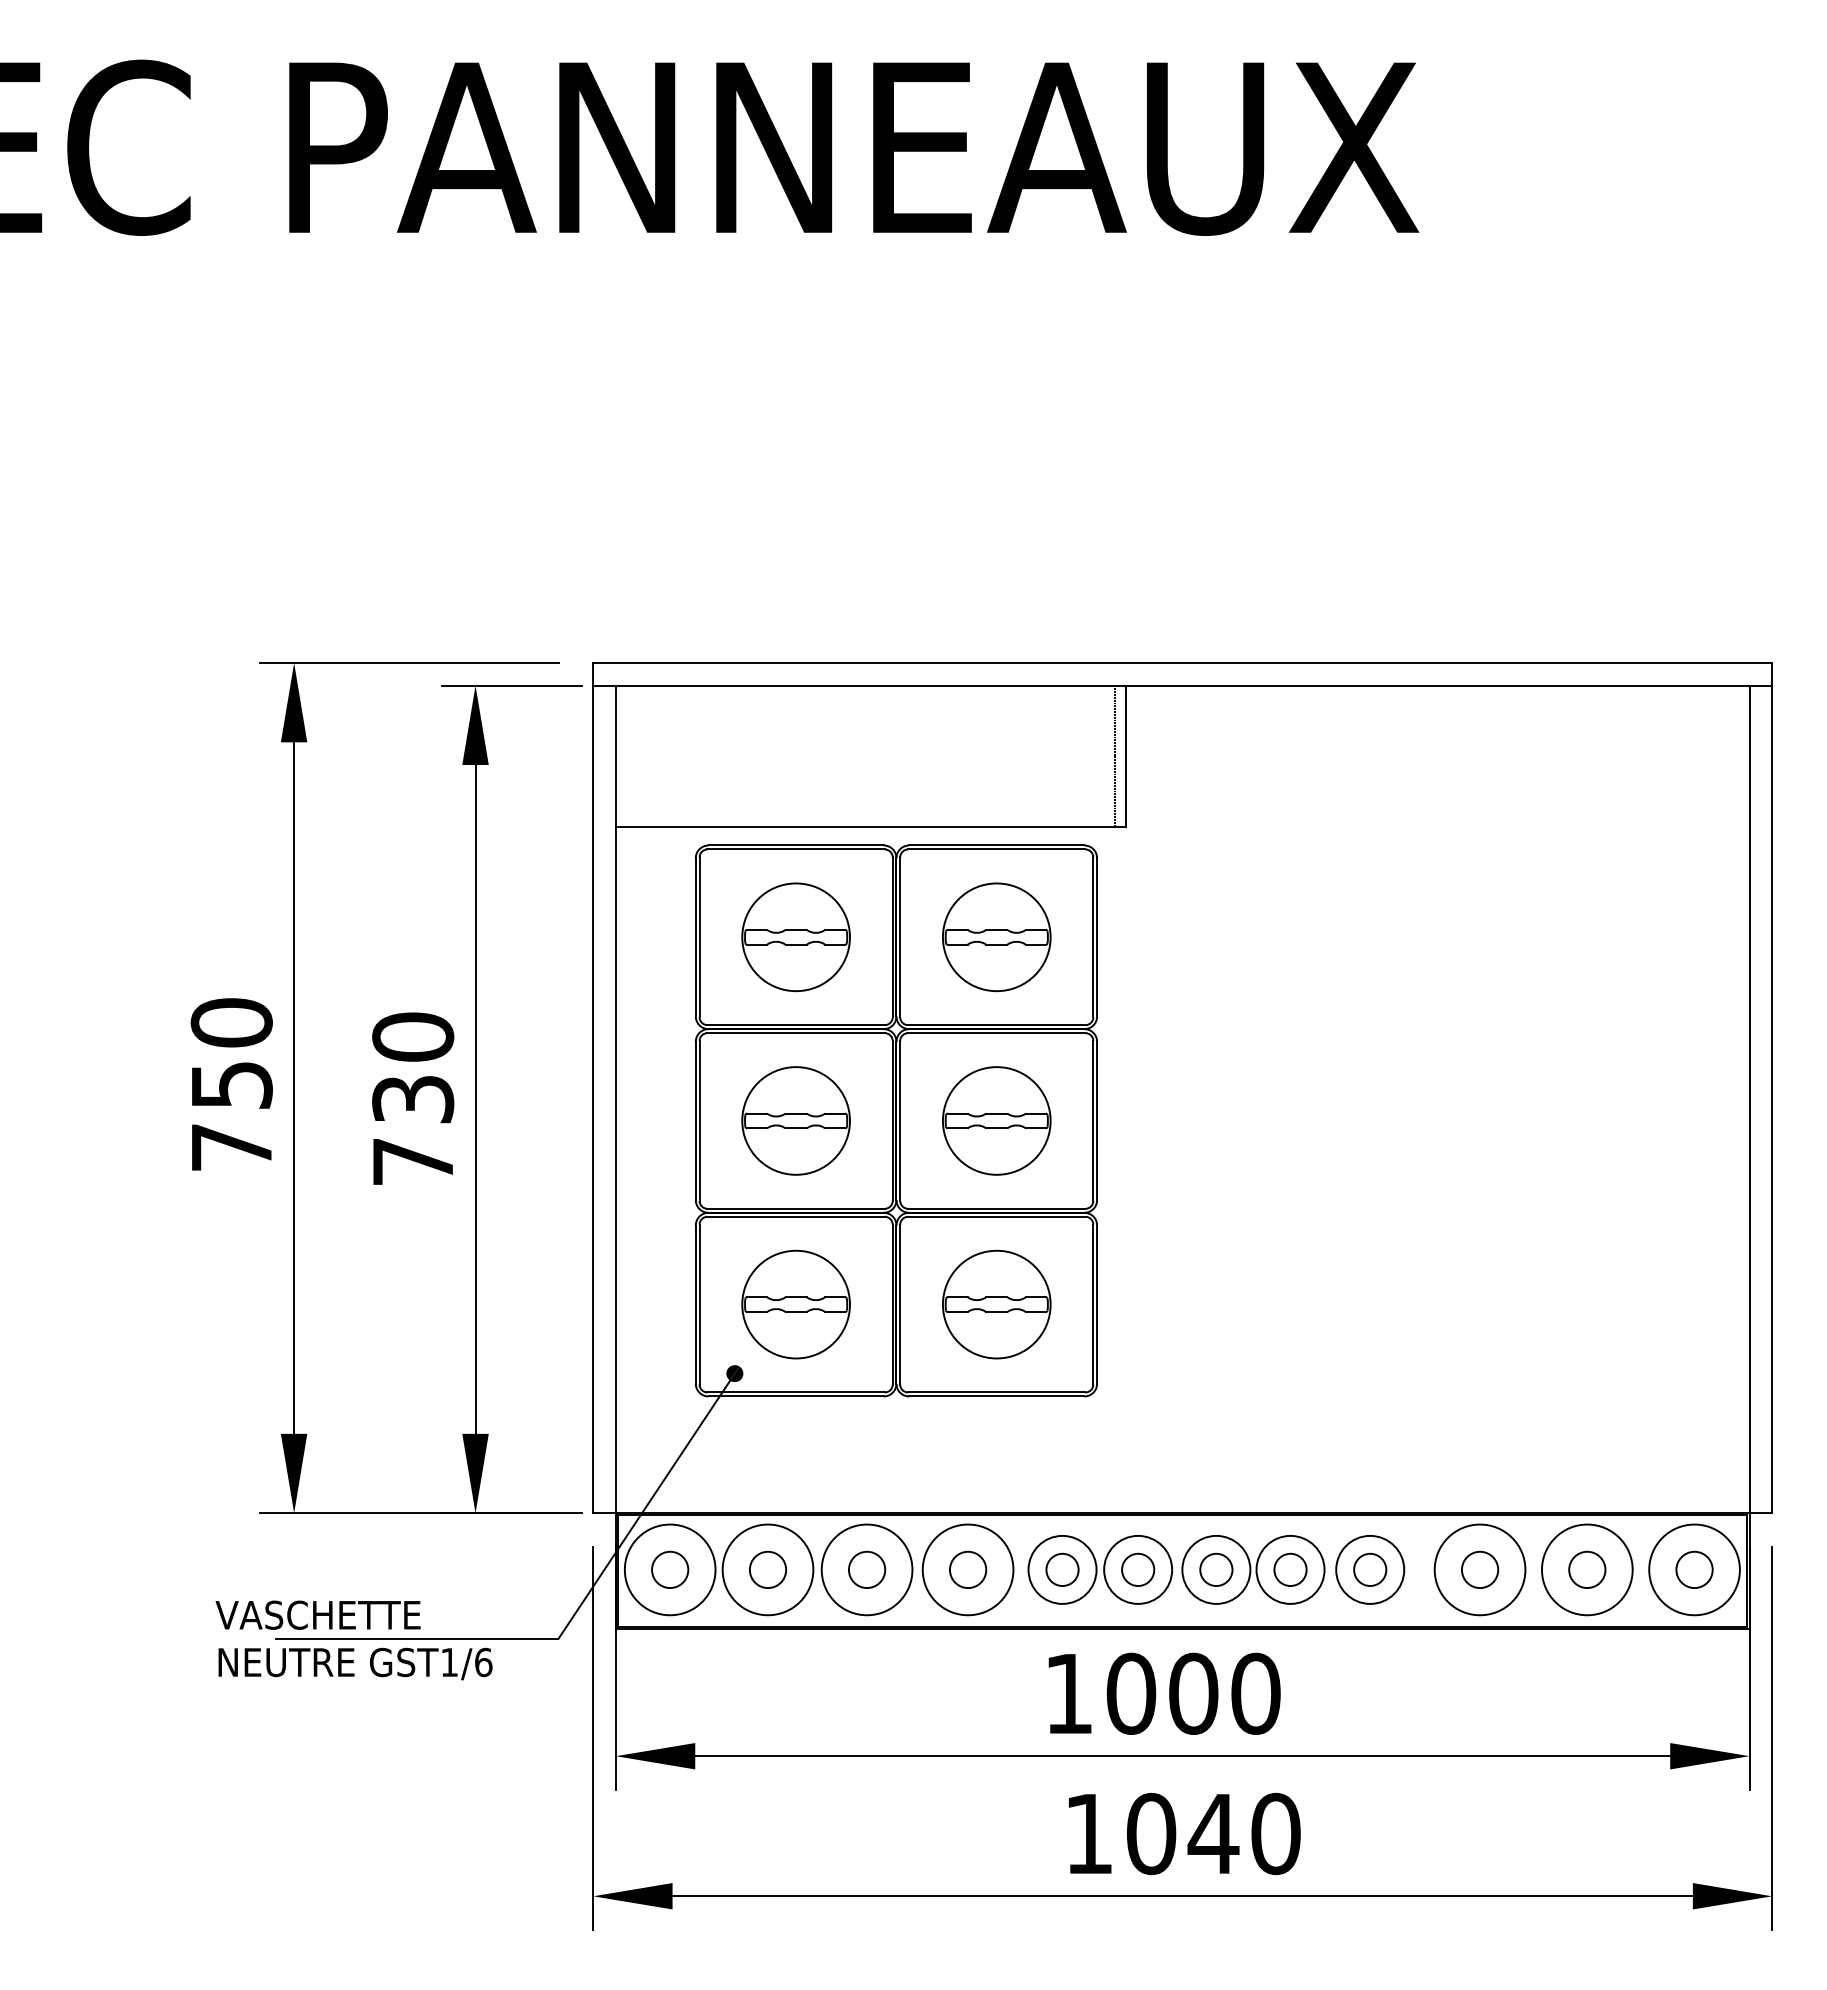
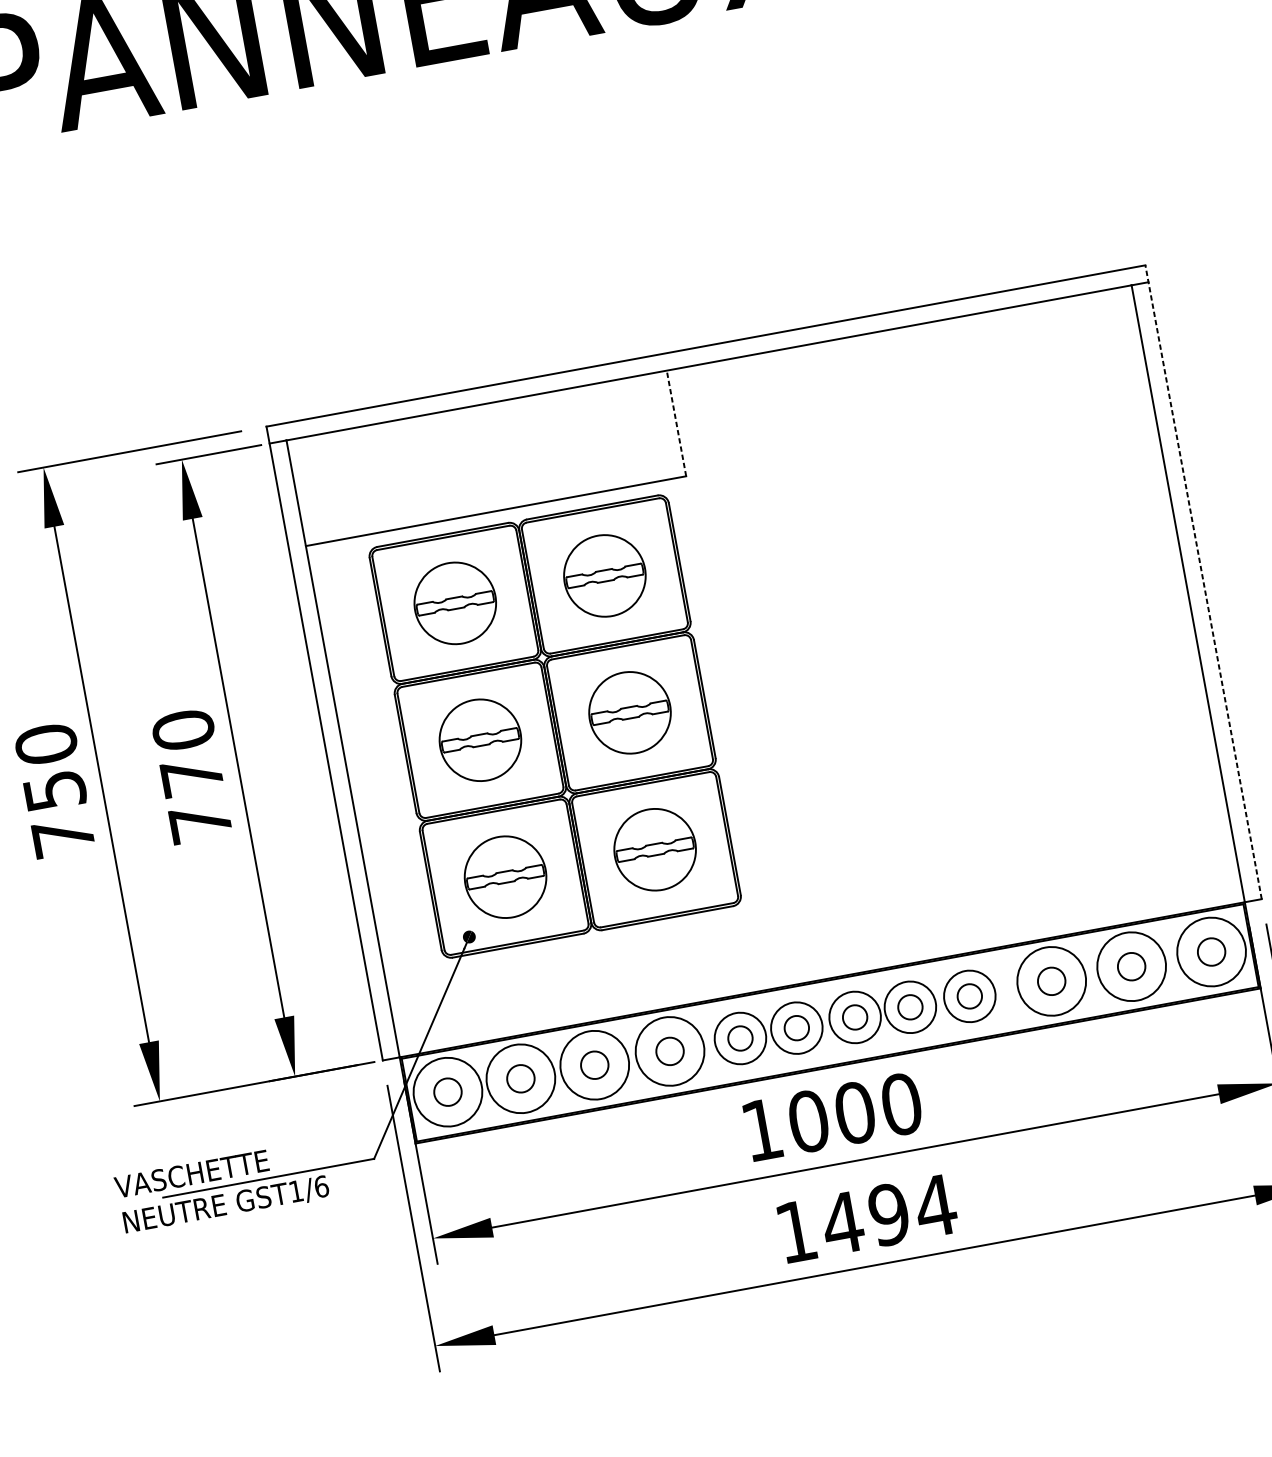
line: (1114, 756) -> (667, 425), removed
line: (1126, 756) -> (676, 423), solid -> dashed
line: (1772, 1087) -> (1203, 581), solid -> dashed
text: (413, 1099) -> (192, 776), 730 -> 770
text: (1213, 1833) -> (889, 1214), 1040 -> 1494

